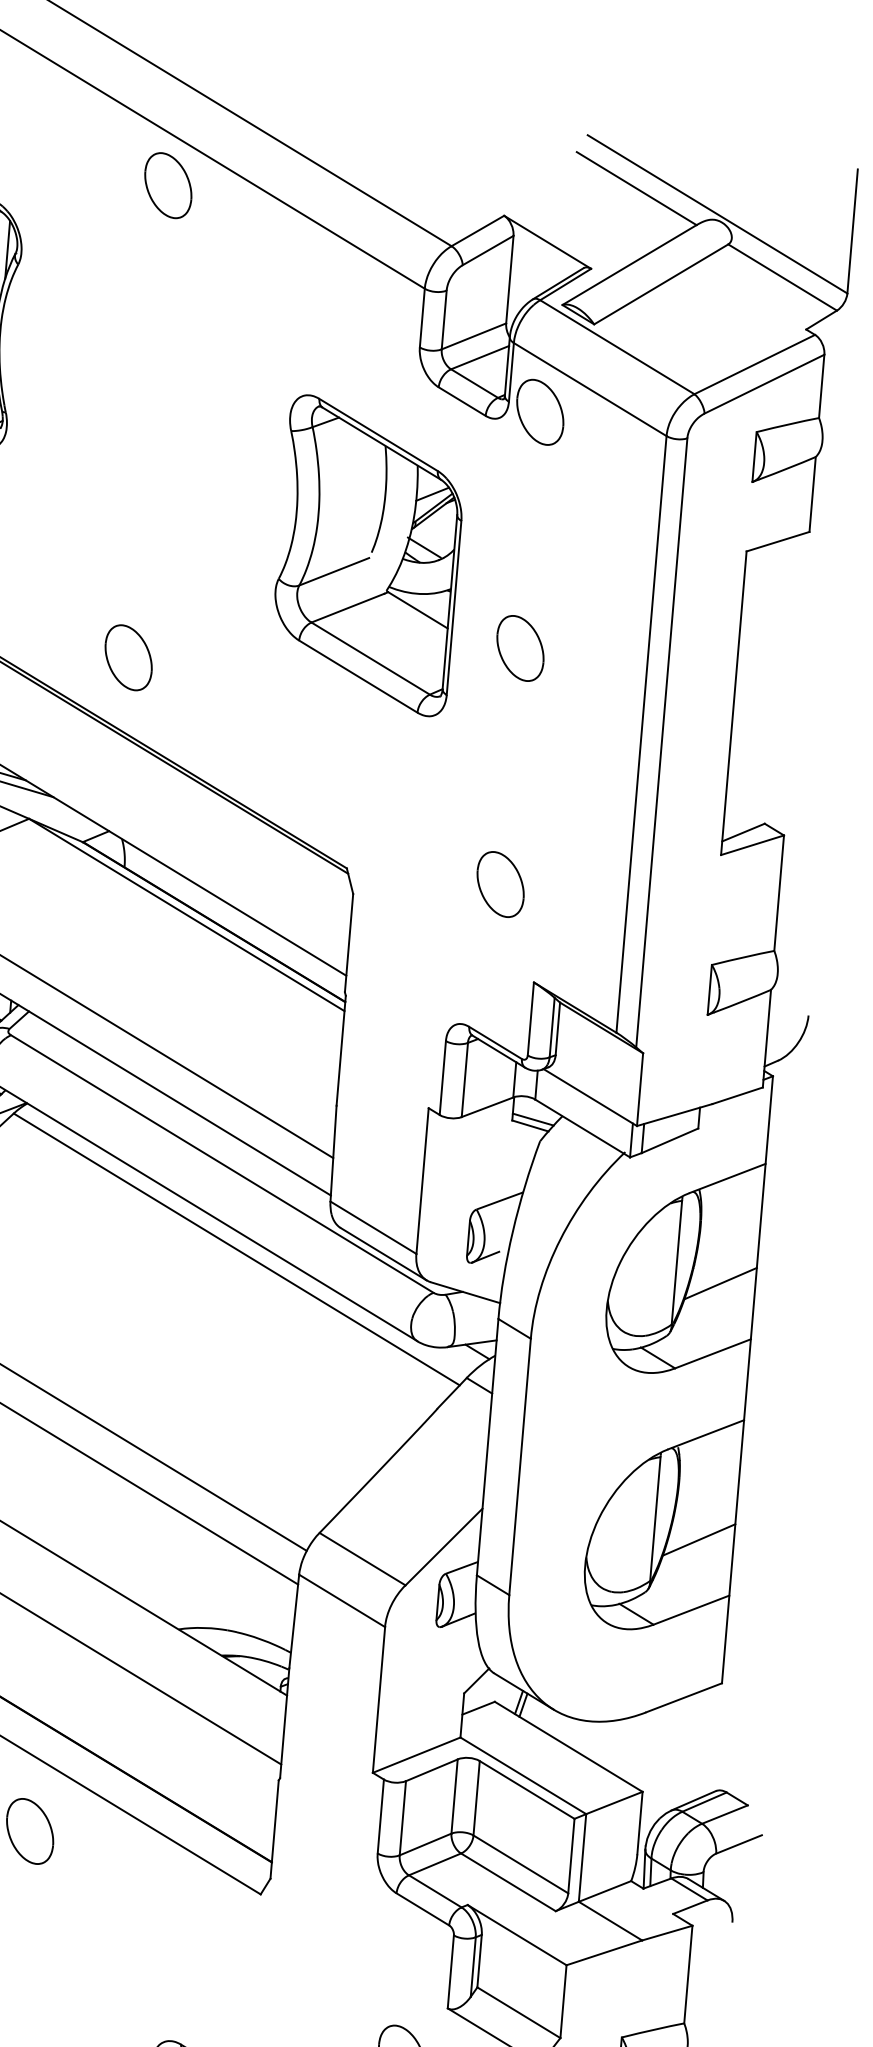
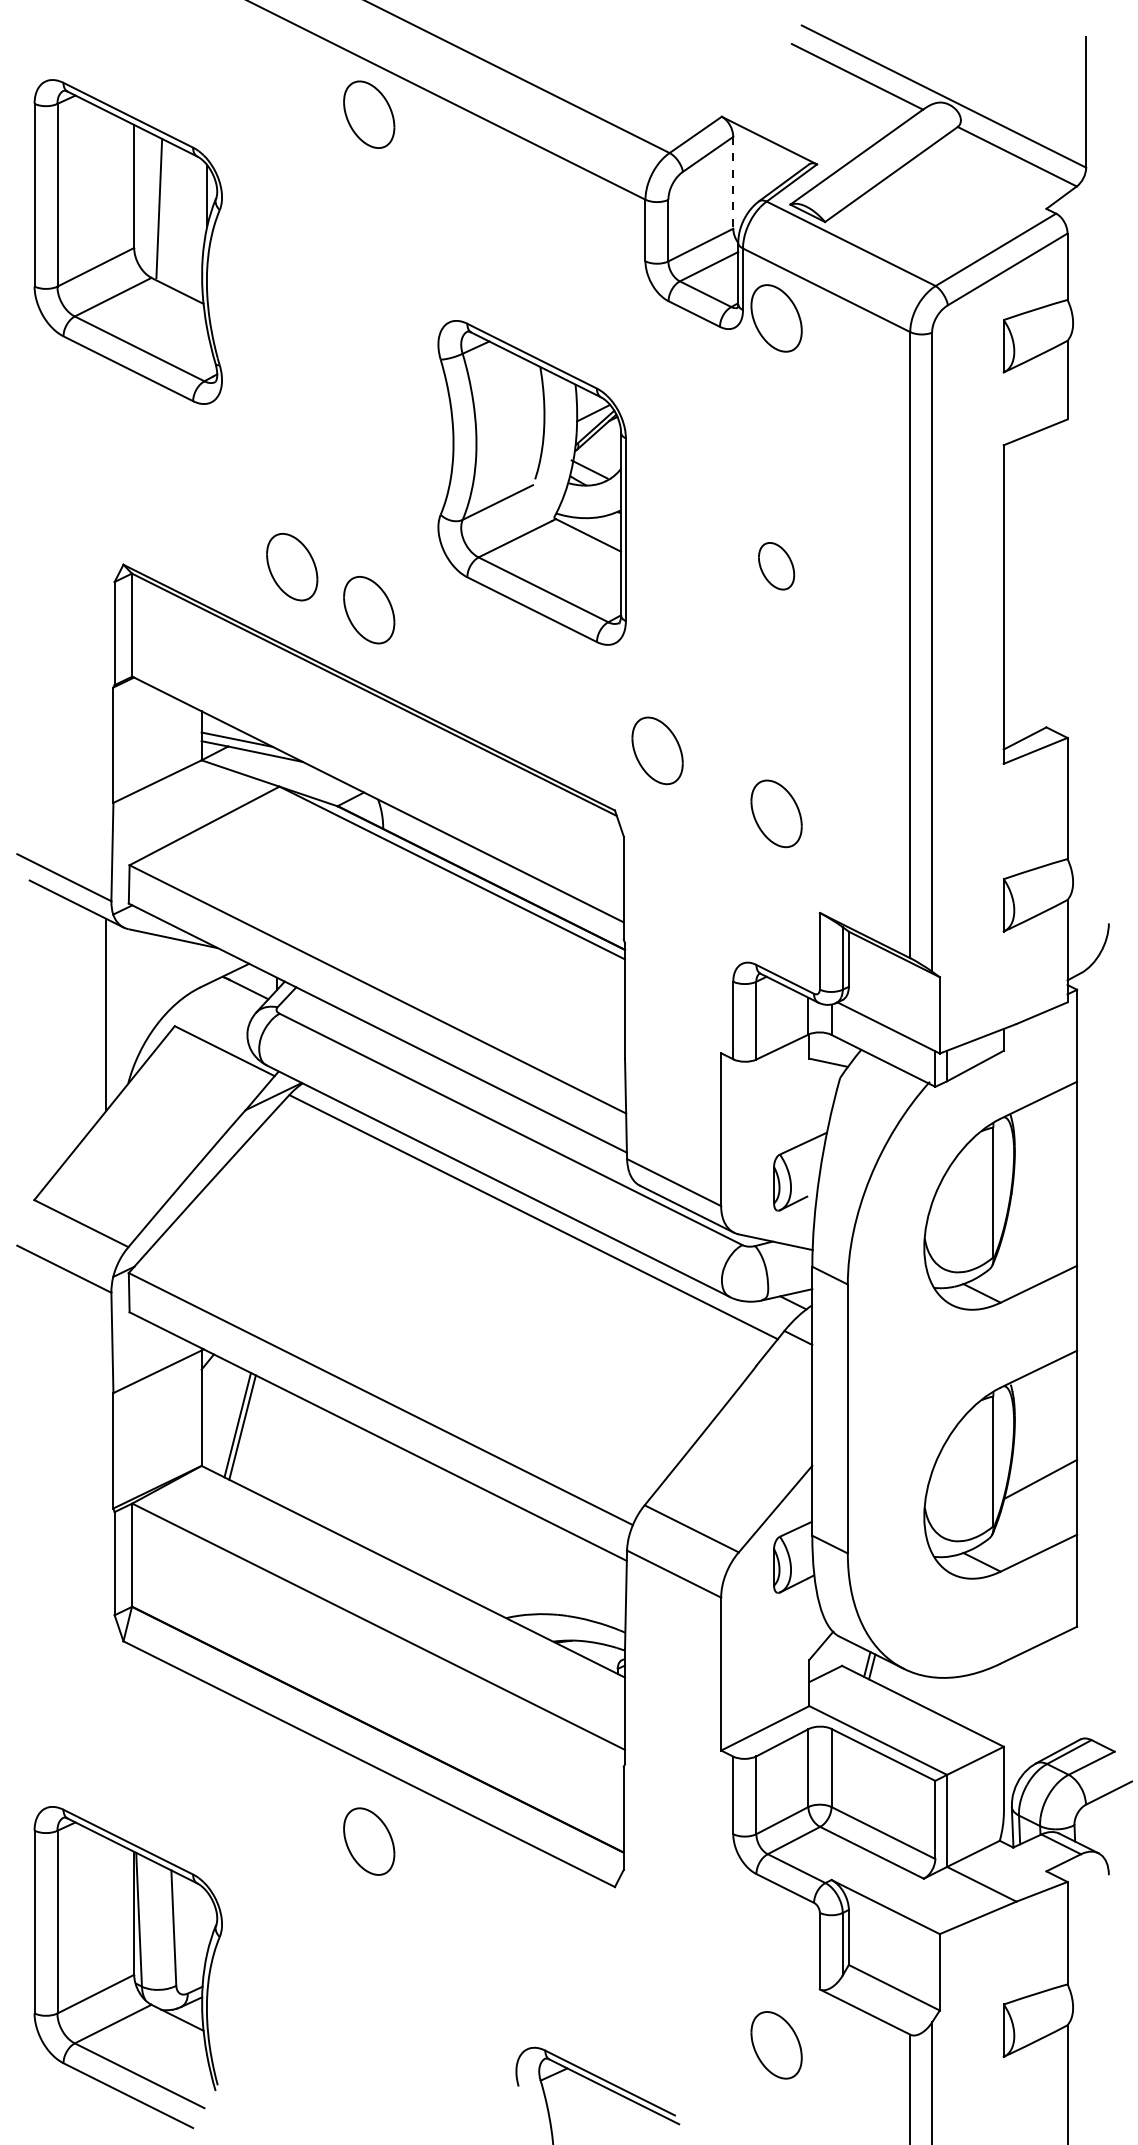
line: (510, 279) -> (733, 182), solid -> dashed
part: (367, 555) -> (531, 482), moved
part: (58, 611) -> (292, 567), added
part: (520, 648) -> (776, 566), size x0.7
part: (392, 814) -> (657, 750), added
line: (532, 1119) -> (830, 1055), removed
line: (720, 1282) -> (1040, 1209), removed

